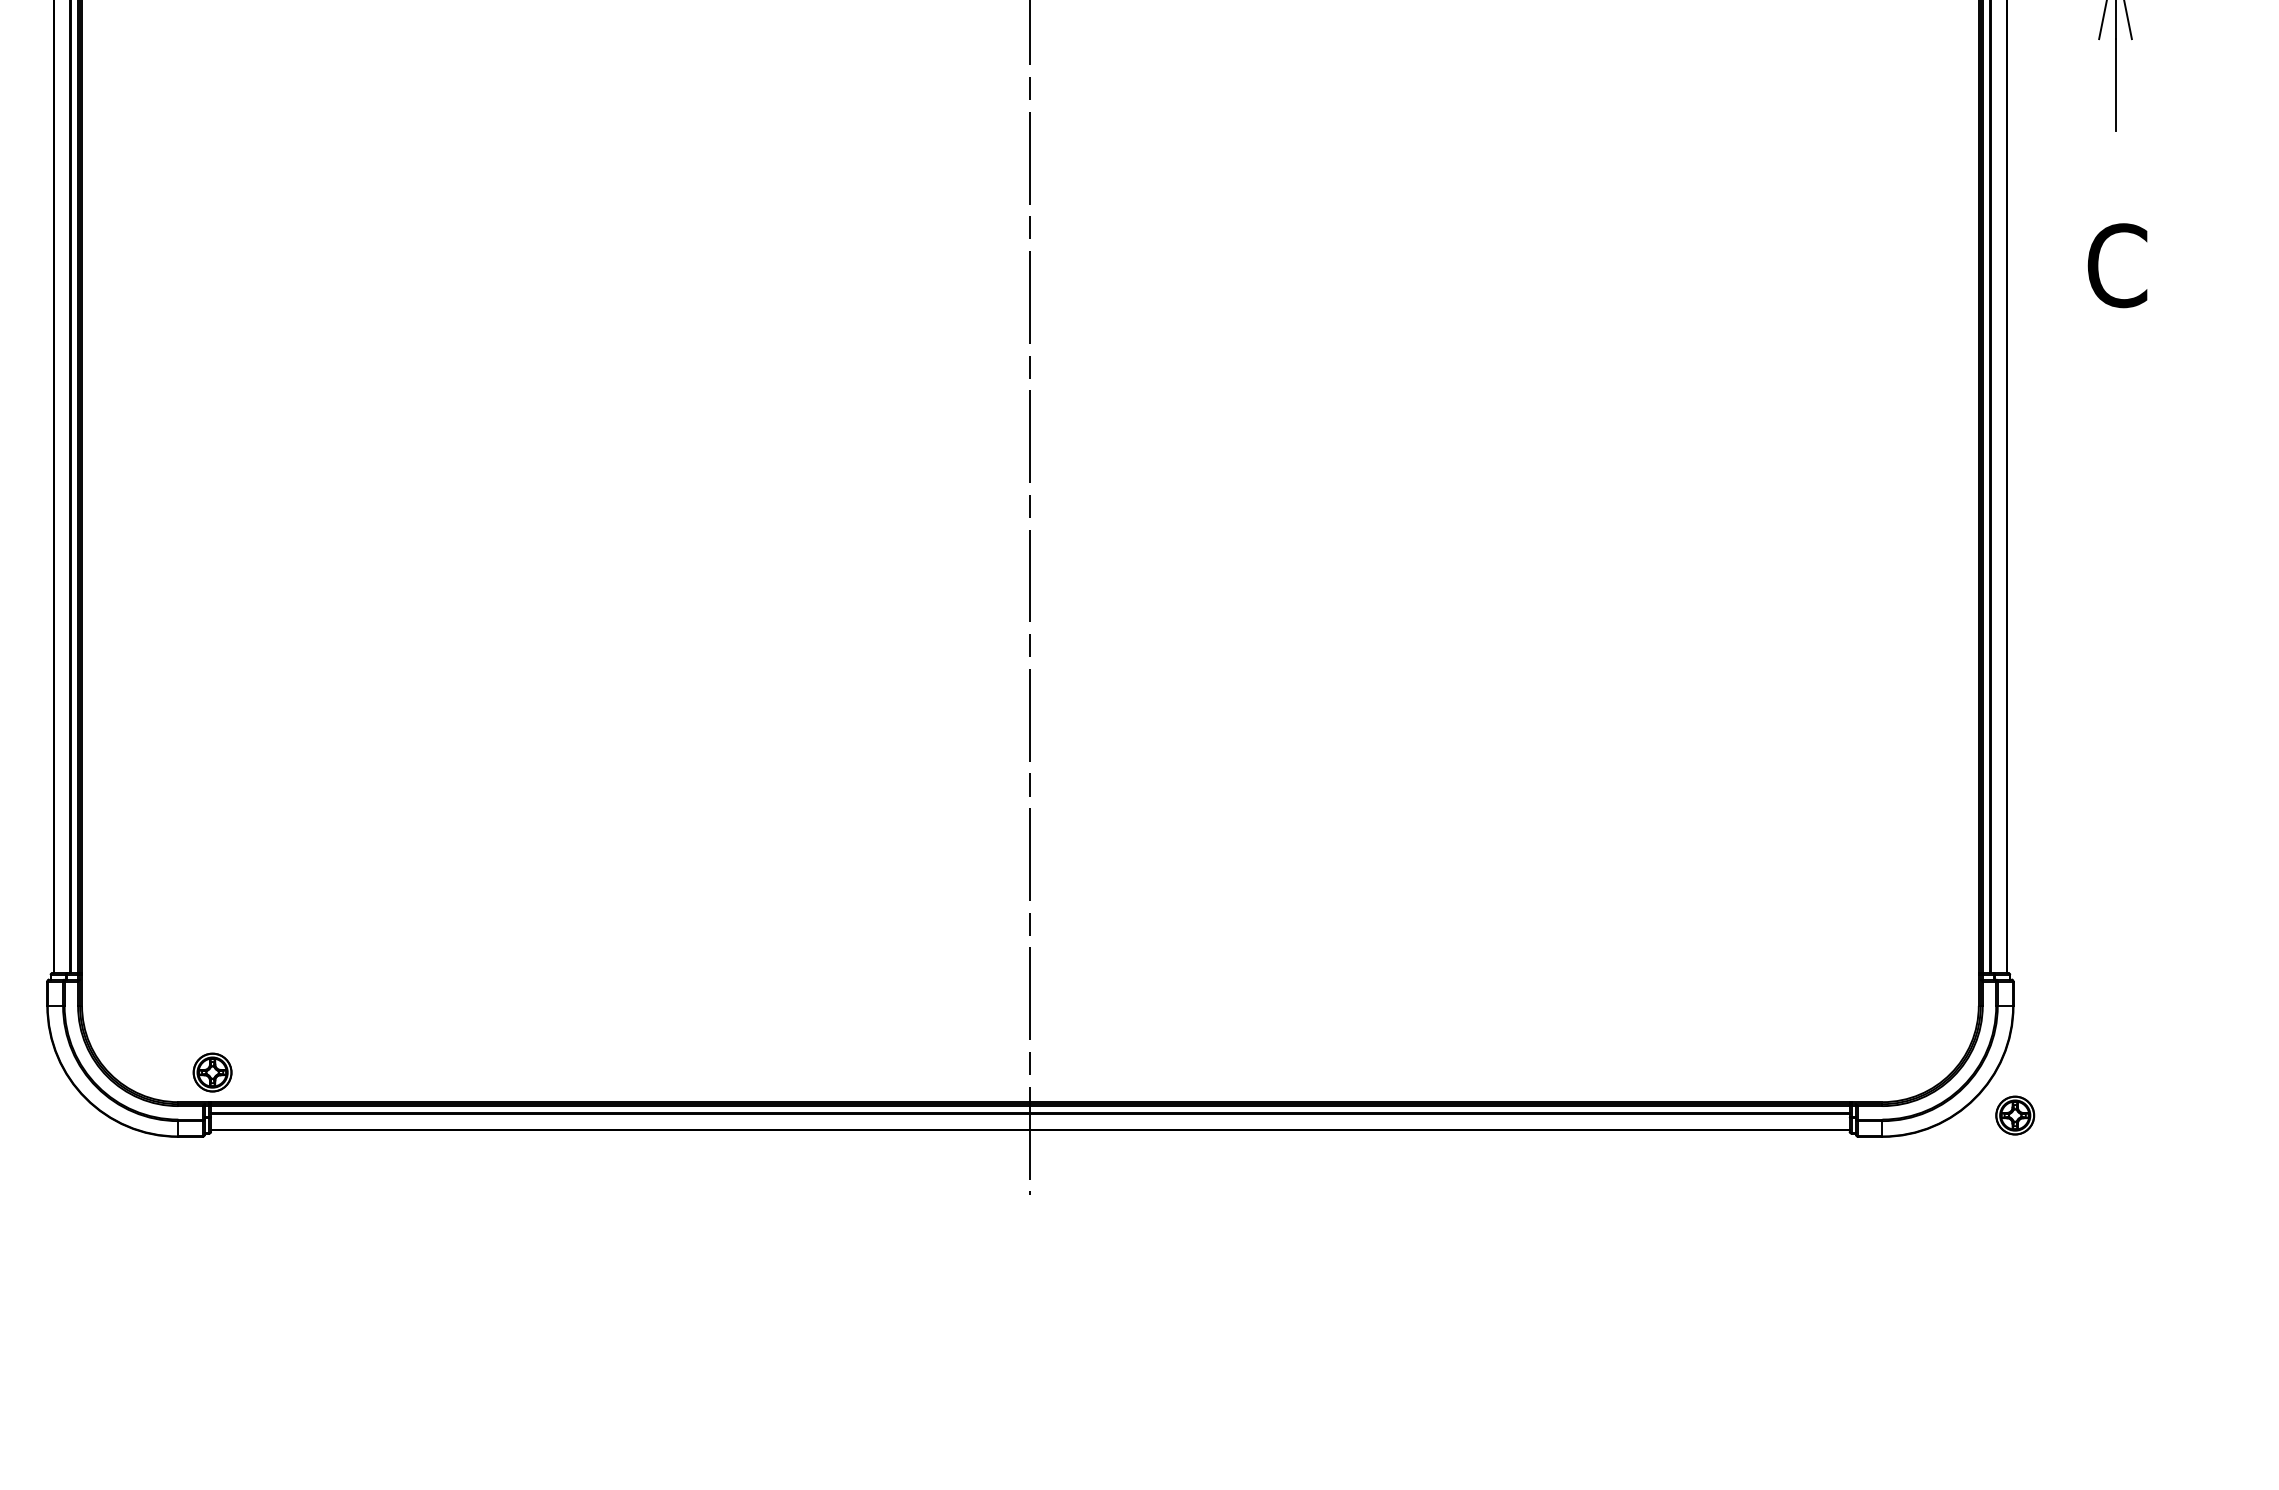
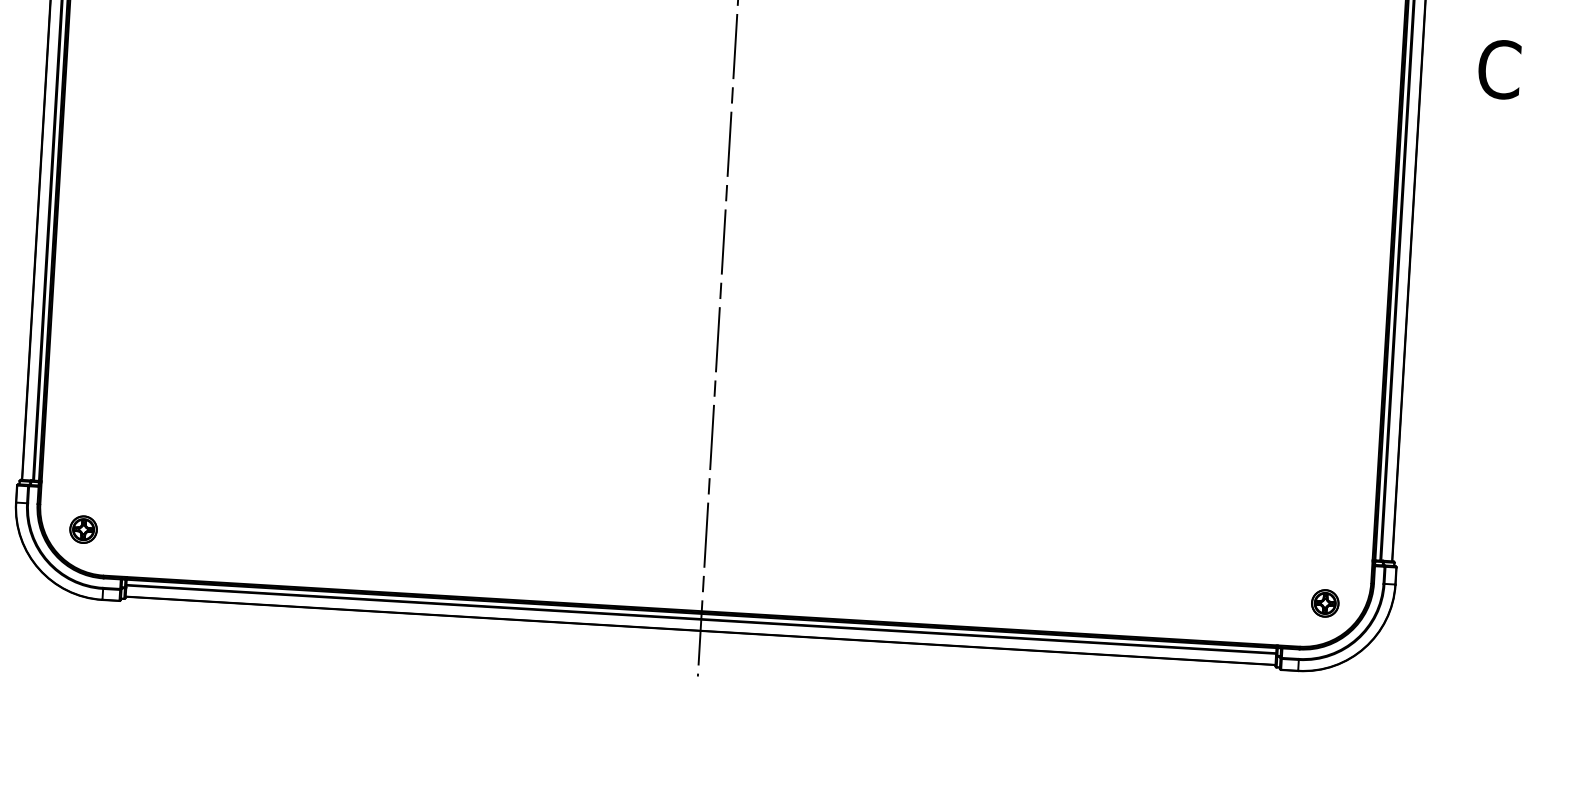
part: (212, 1072) -> (83, 529), moved
part: (2015, 1115) -> (1325, 603), moved

